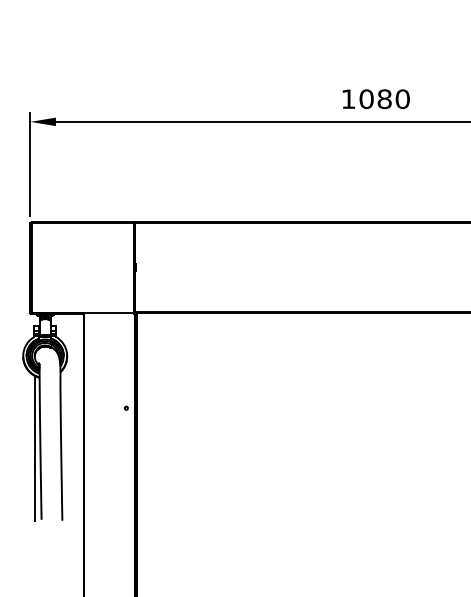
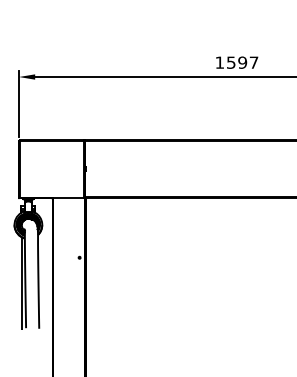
text: (384, 98) -> (242, 62), 1080 -> 1597

